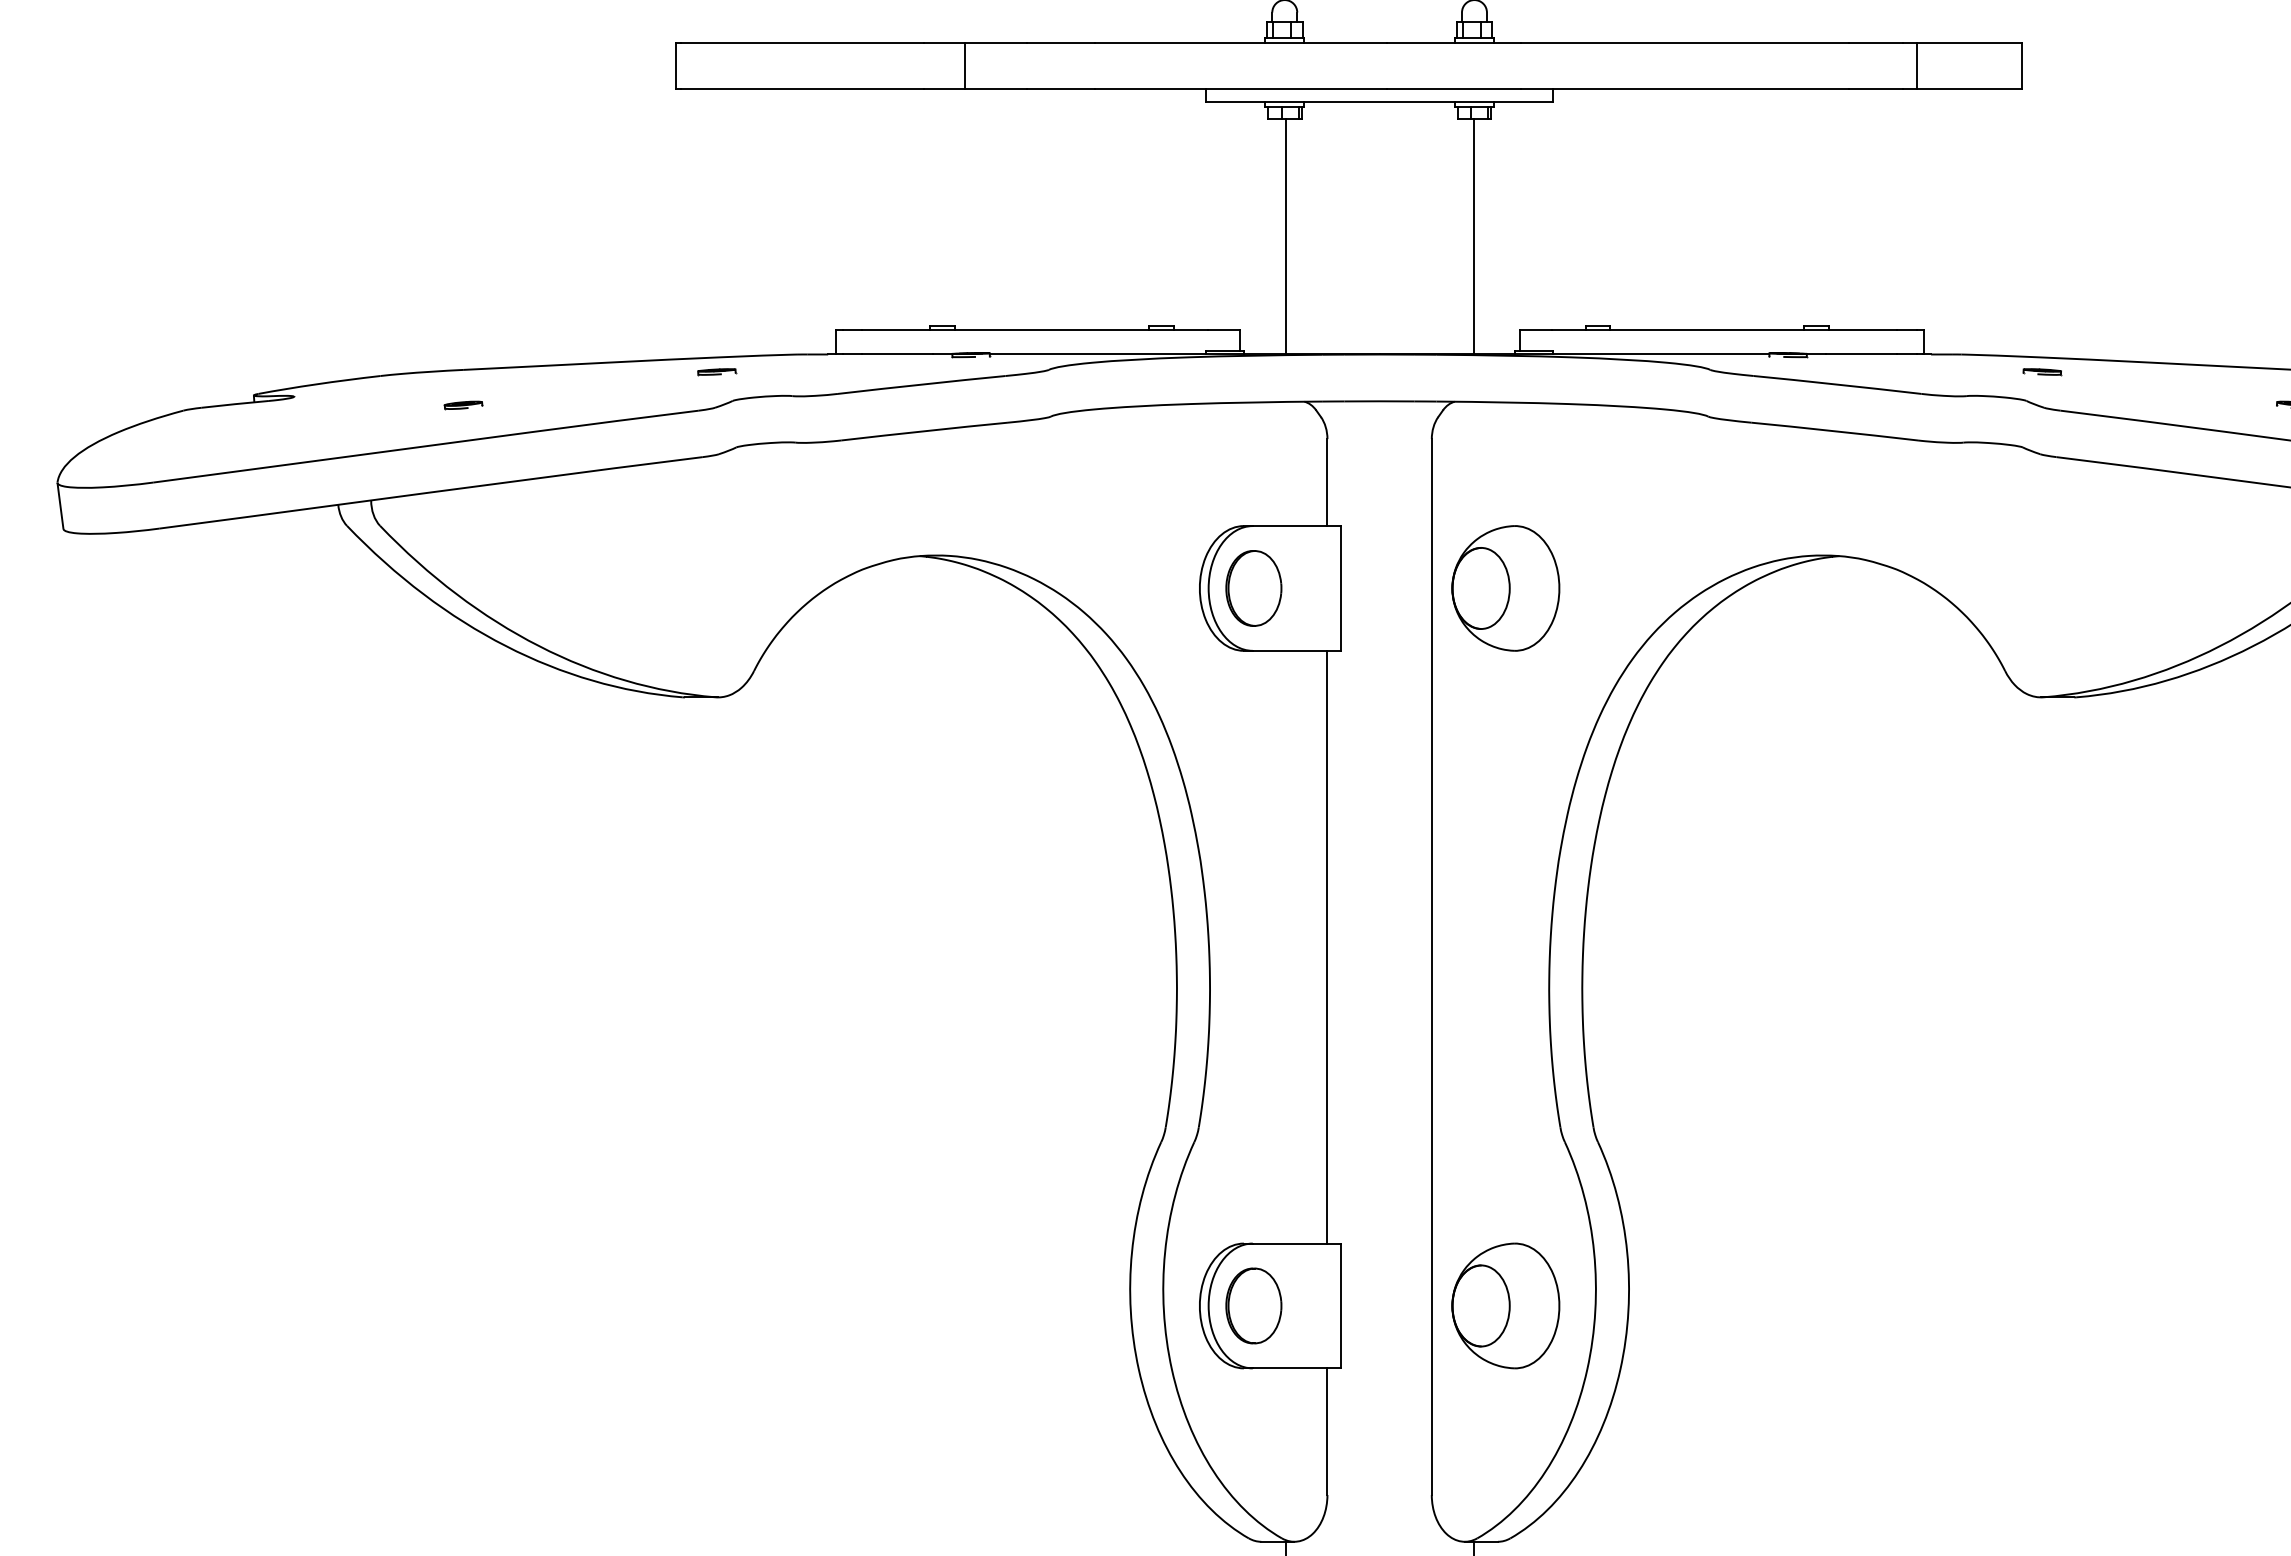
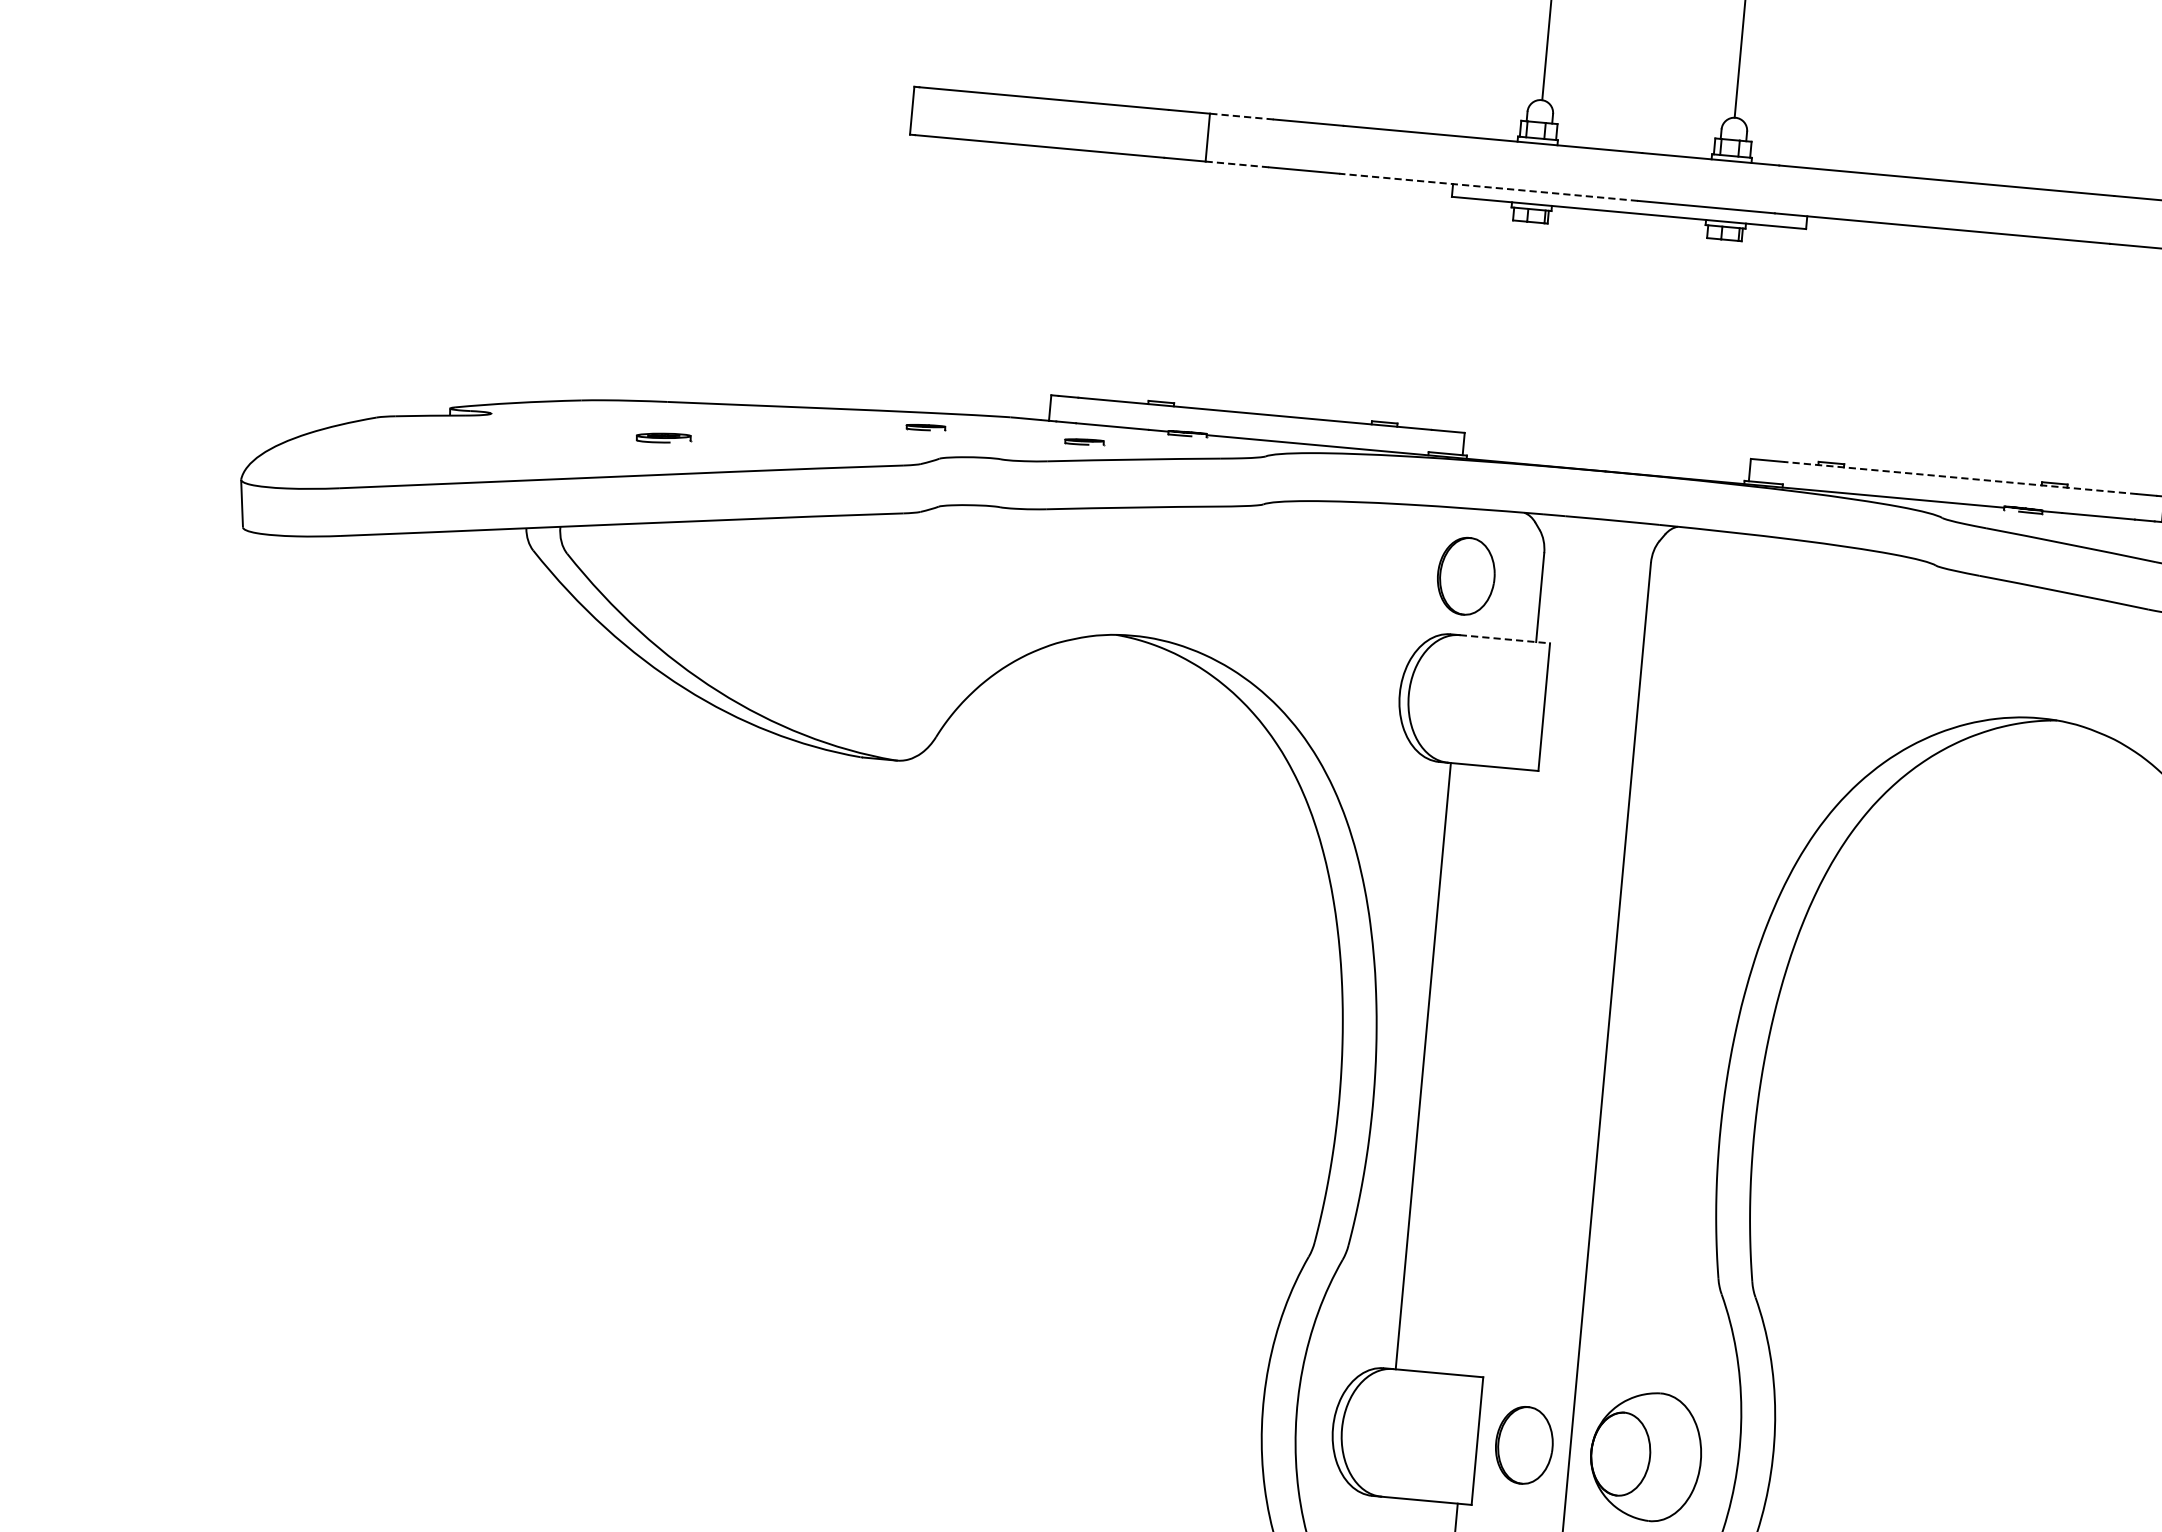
line: (995, 42) -> (1241, 116), solid -> dashed
line: (996, 89) -> (1238, 164), solid -> dashed
line: (1241, 89) -> (1488, 187), solid -> dashed
line: (1285, 236) -> (1520, 341), removed
line: (1473, 236) -> (1712, 359), removed
line: (1724, 329) -> (1960, 477), solid -> dashed
part: (872, 372) -> (1085, 442), added
part: (463, 405) -> (663, 438), size x1.4
line: (1297, 526) -> (1505, 639), solid -> dashed
part: (1253, 588) -> (1465, 576), moved
part: (1505, 588) -> (1712, 722), removed
line: (1327, 946) -> (1423, 1065), moved
part: (1253, 1305) -> (1524, 1444), moved

